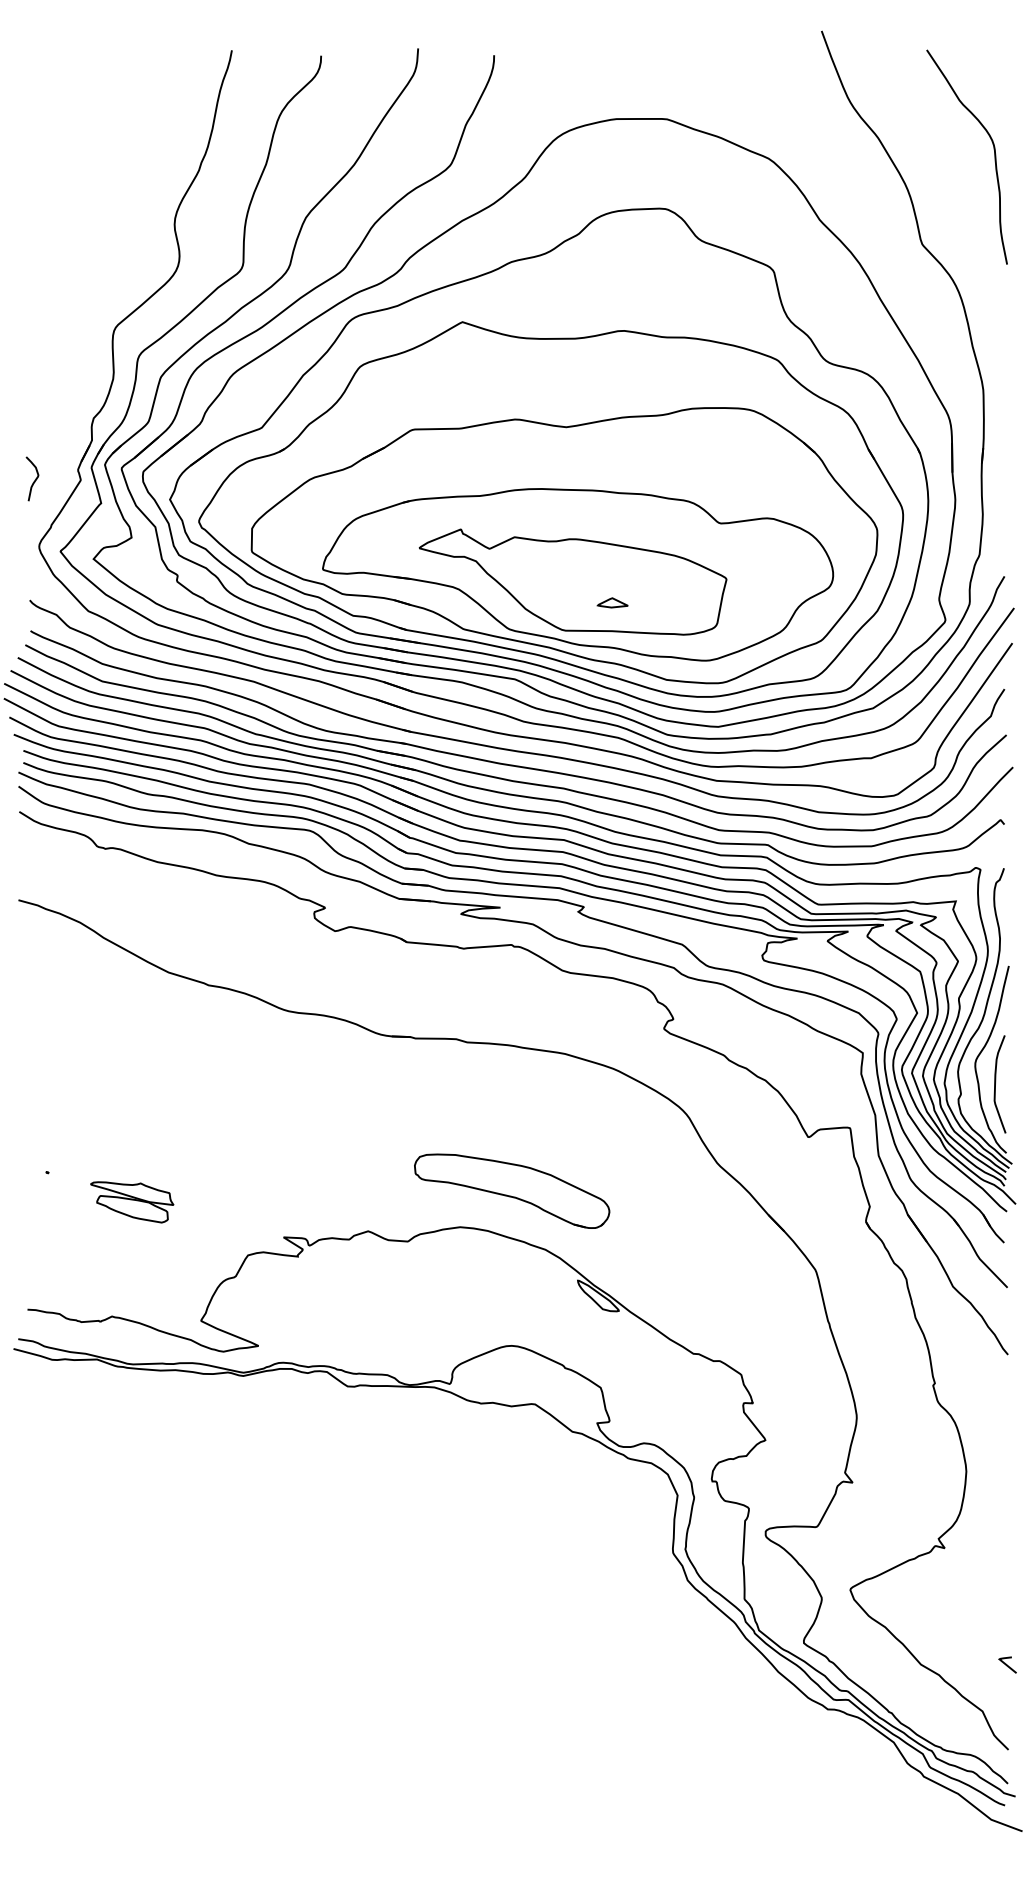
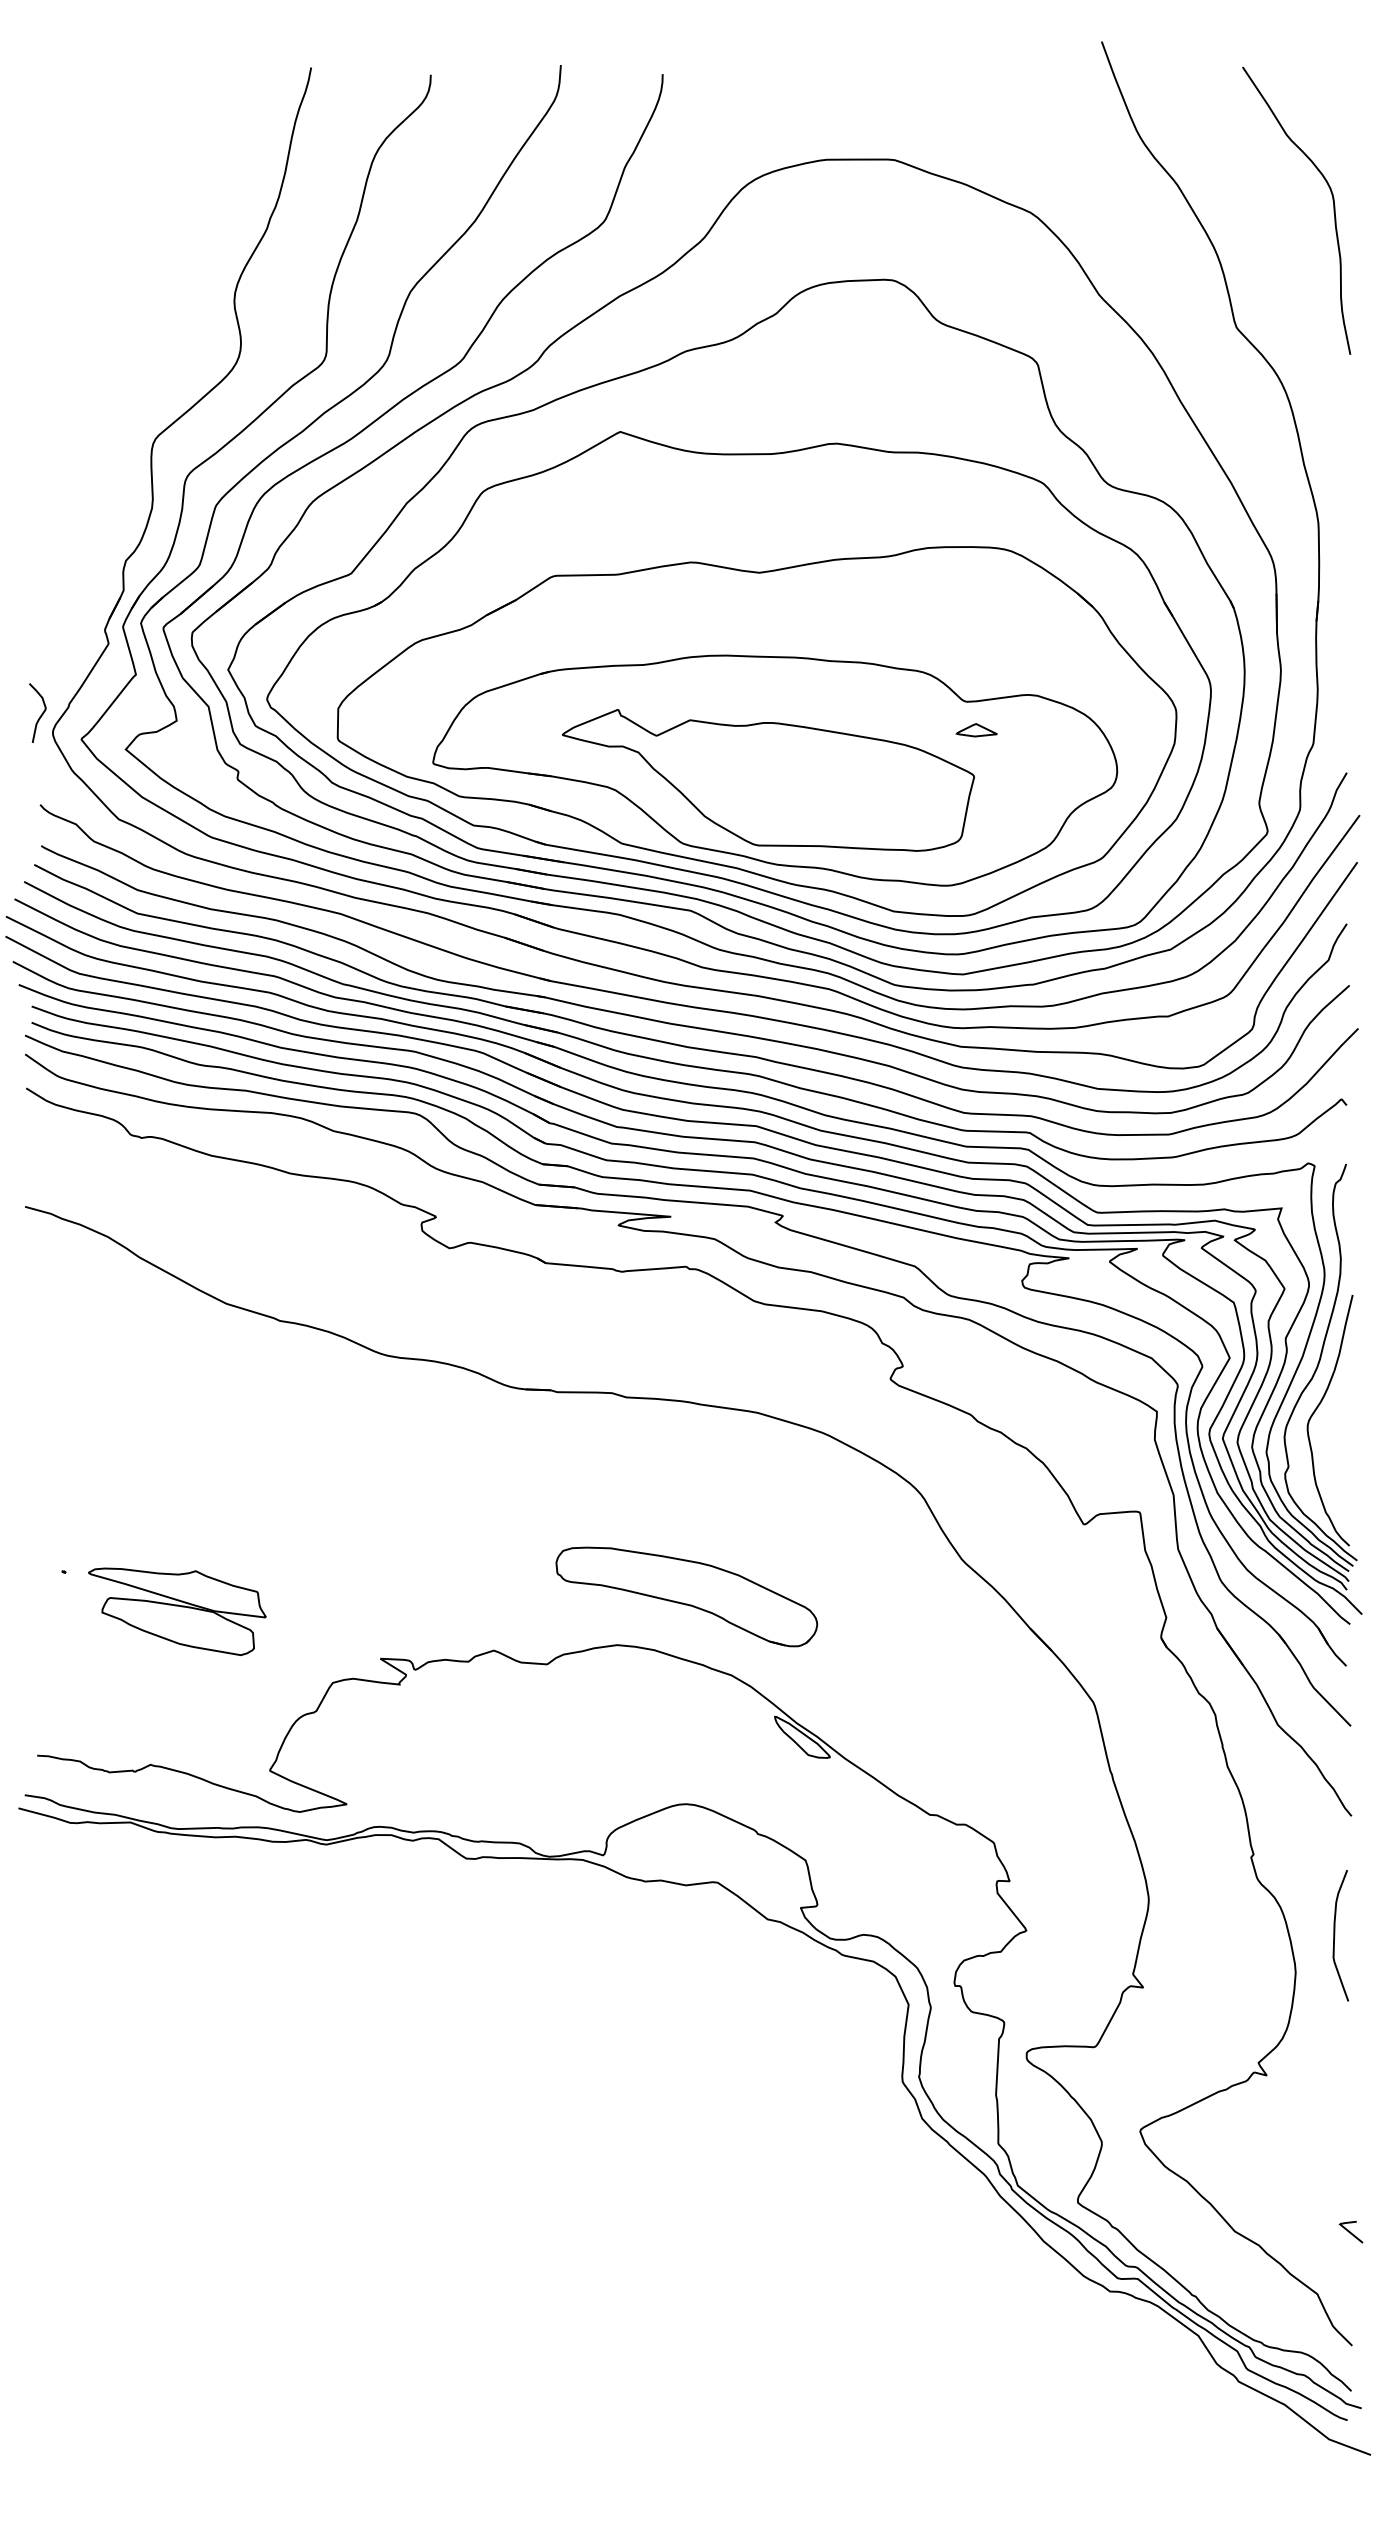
curve: (35, 479) -> (41, 713), moved
part: (612, 603) -> (976, 730), moved
curve: (996, 1084) -> (1335, 1935), moved
part: (132, 1202) -> (177, 1611), size x1.6

